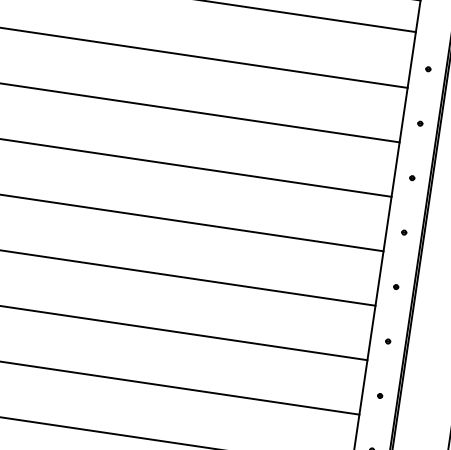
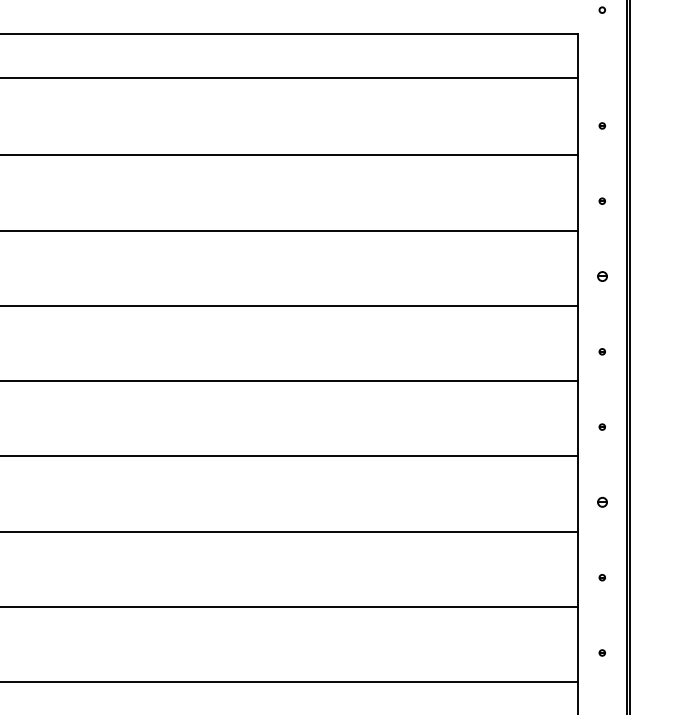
part: (411, 178) -> (601, 276), size x1.6
part: (387, 341) -> (601, 502), size x1.6

